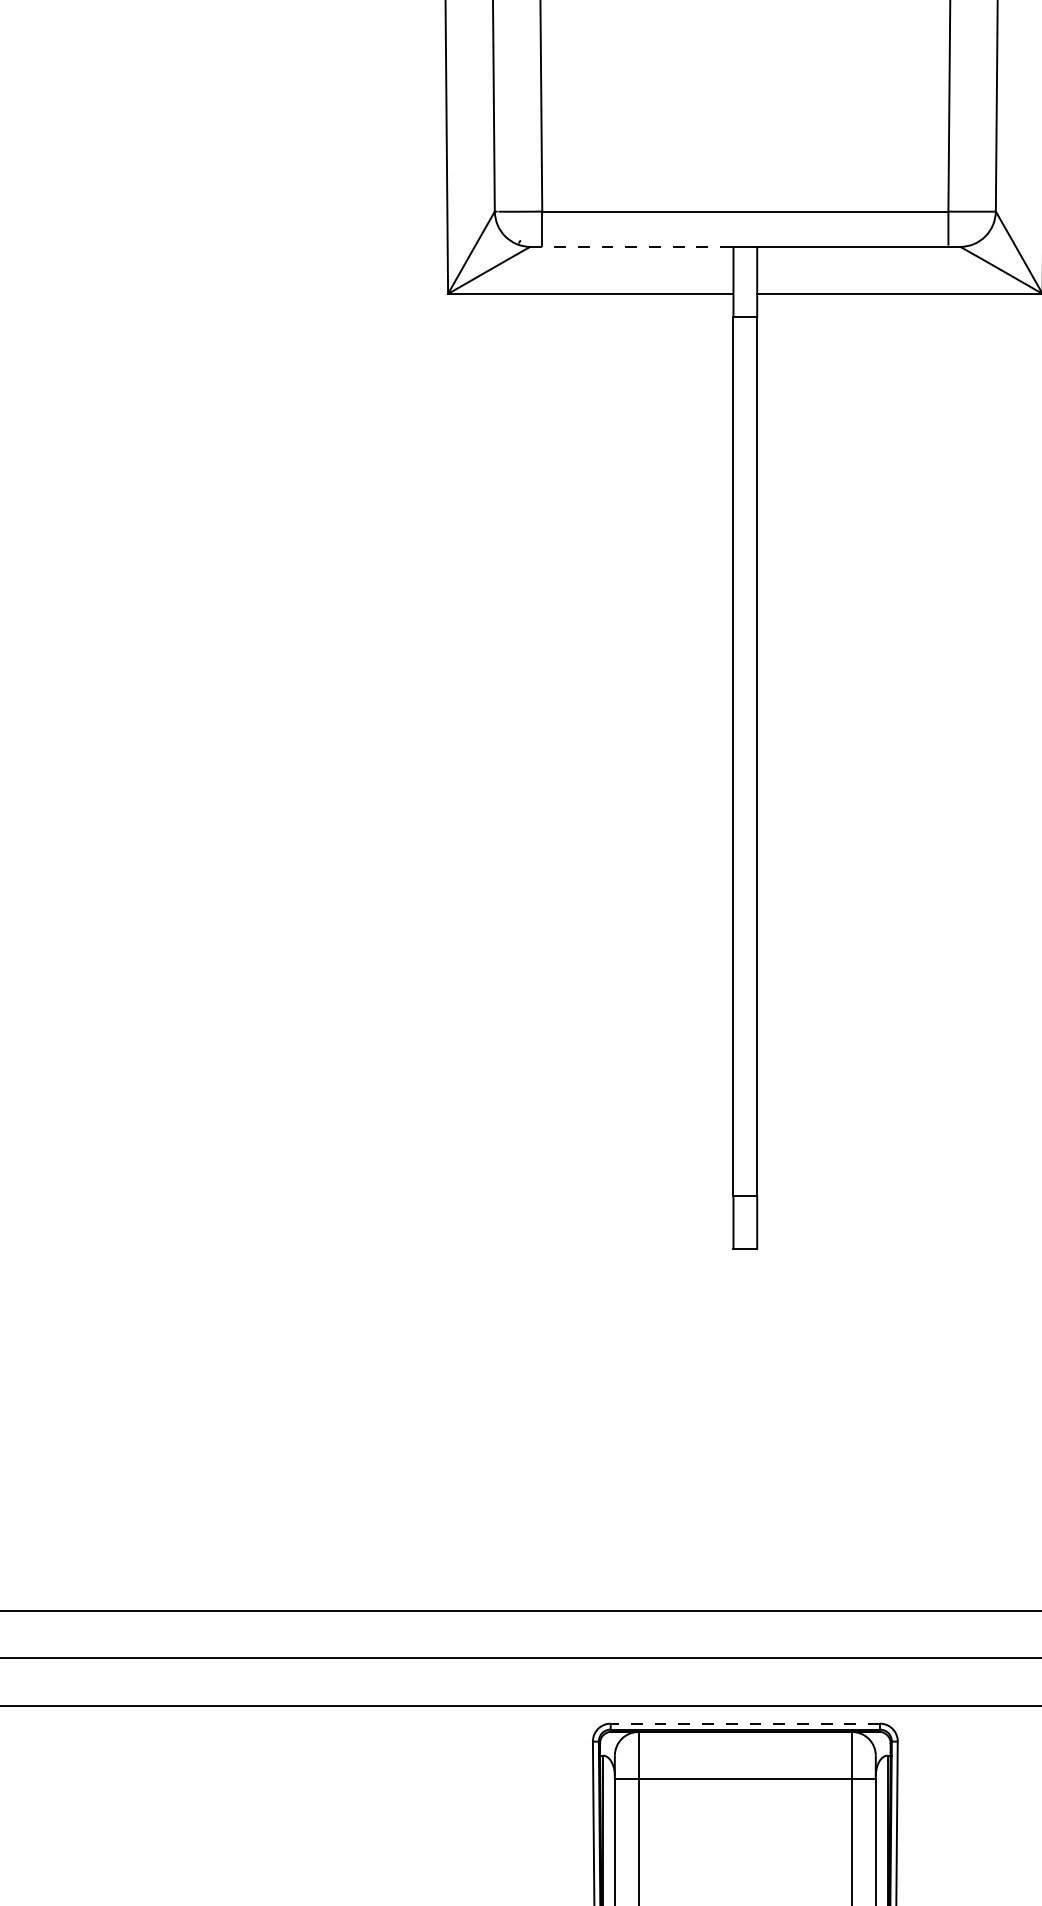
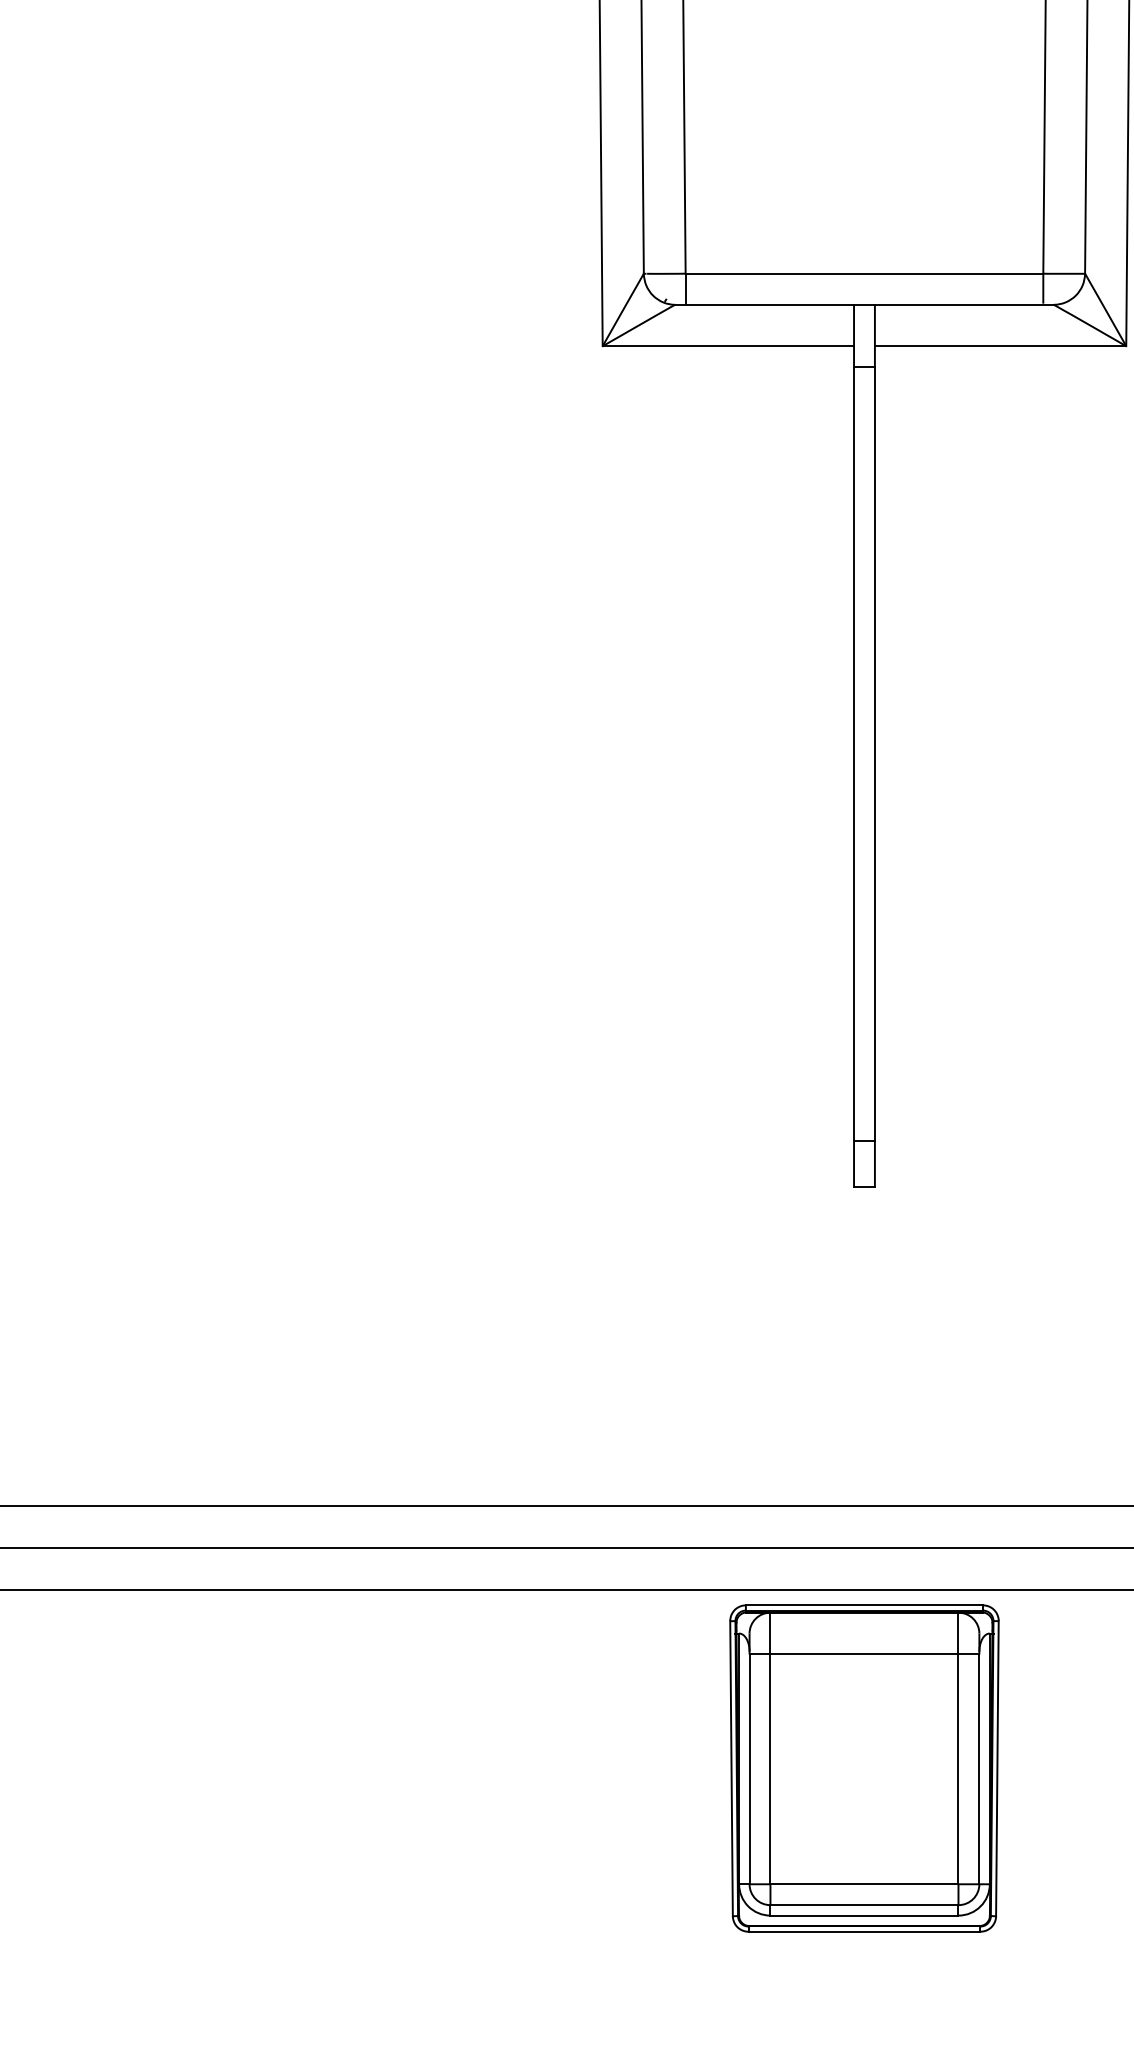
line: (632, 246) -> (765, 304), dashed -> solid
line: (745, 1723) -> (864, 1605), dashed -> solid

